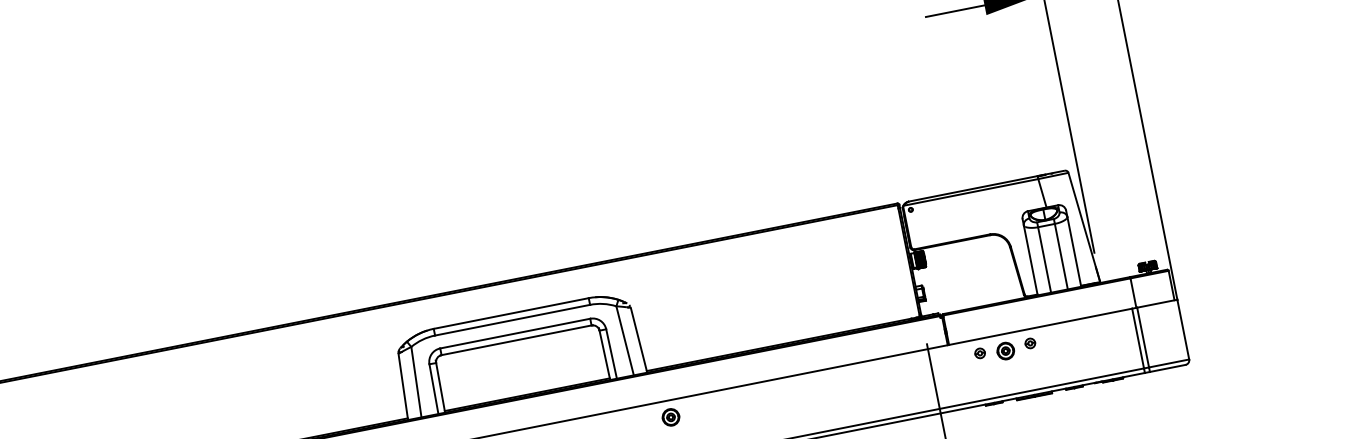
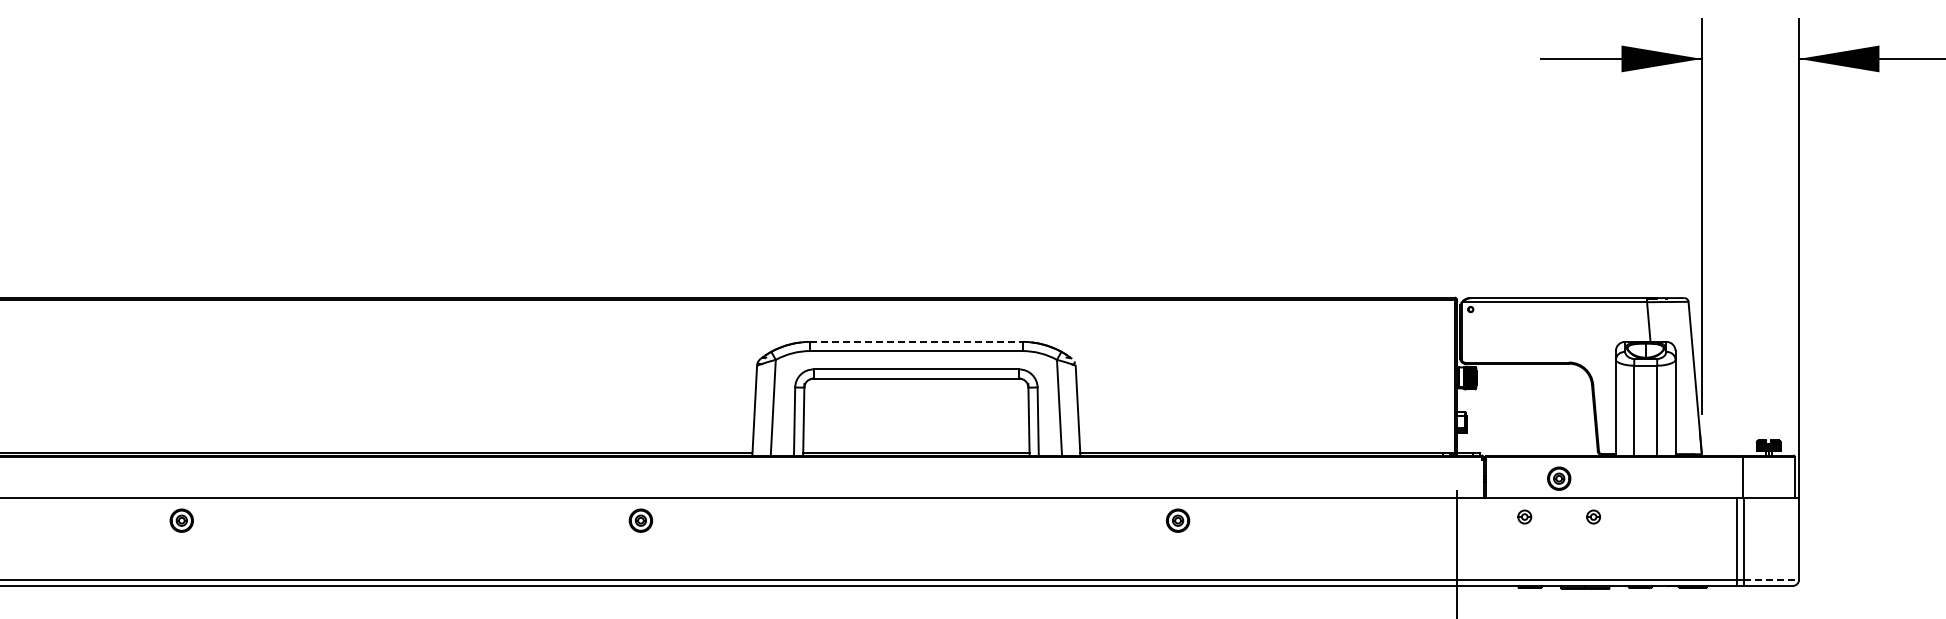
line: (511, 313) -> (916, 341), solid -> dashed
part: (1005, 350) -> (1559, 478), moved
line: (1169, 363) -> (1771, 579), solid -> dashed
part: (671, 417) -> (1178, 520), moved

